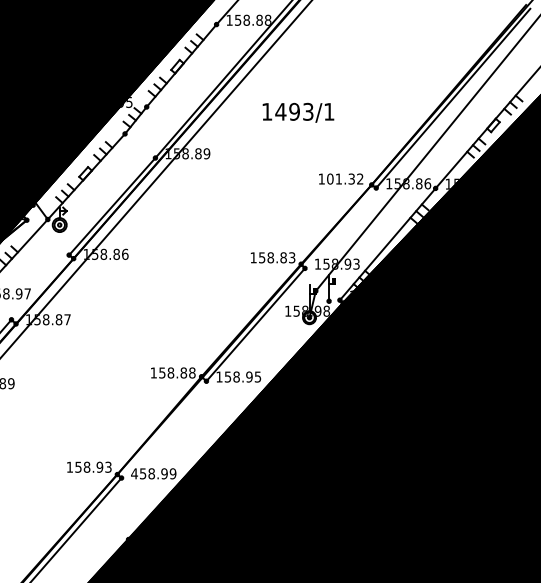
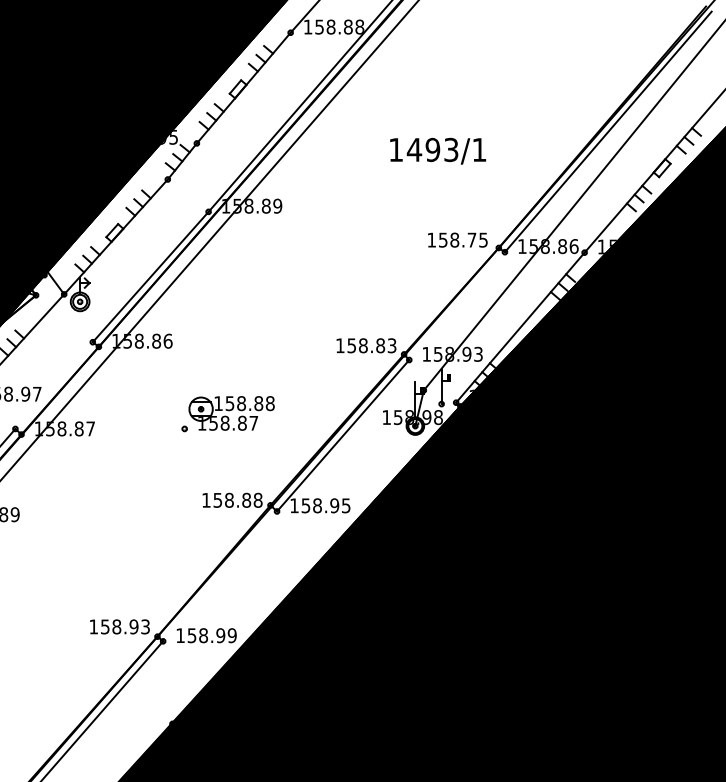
text: (298, 112) -> (438, 150), moved
text: (345, 178) -> (463, 239), 101.32 -> 158.75
part: (169, 308) -> (227, 413), added
text: (134, 473) -> (180, 635), 458.99 -> 158.99

